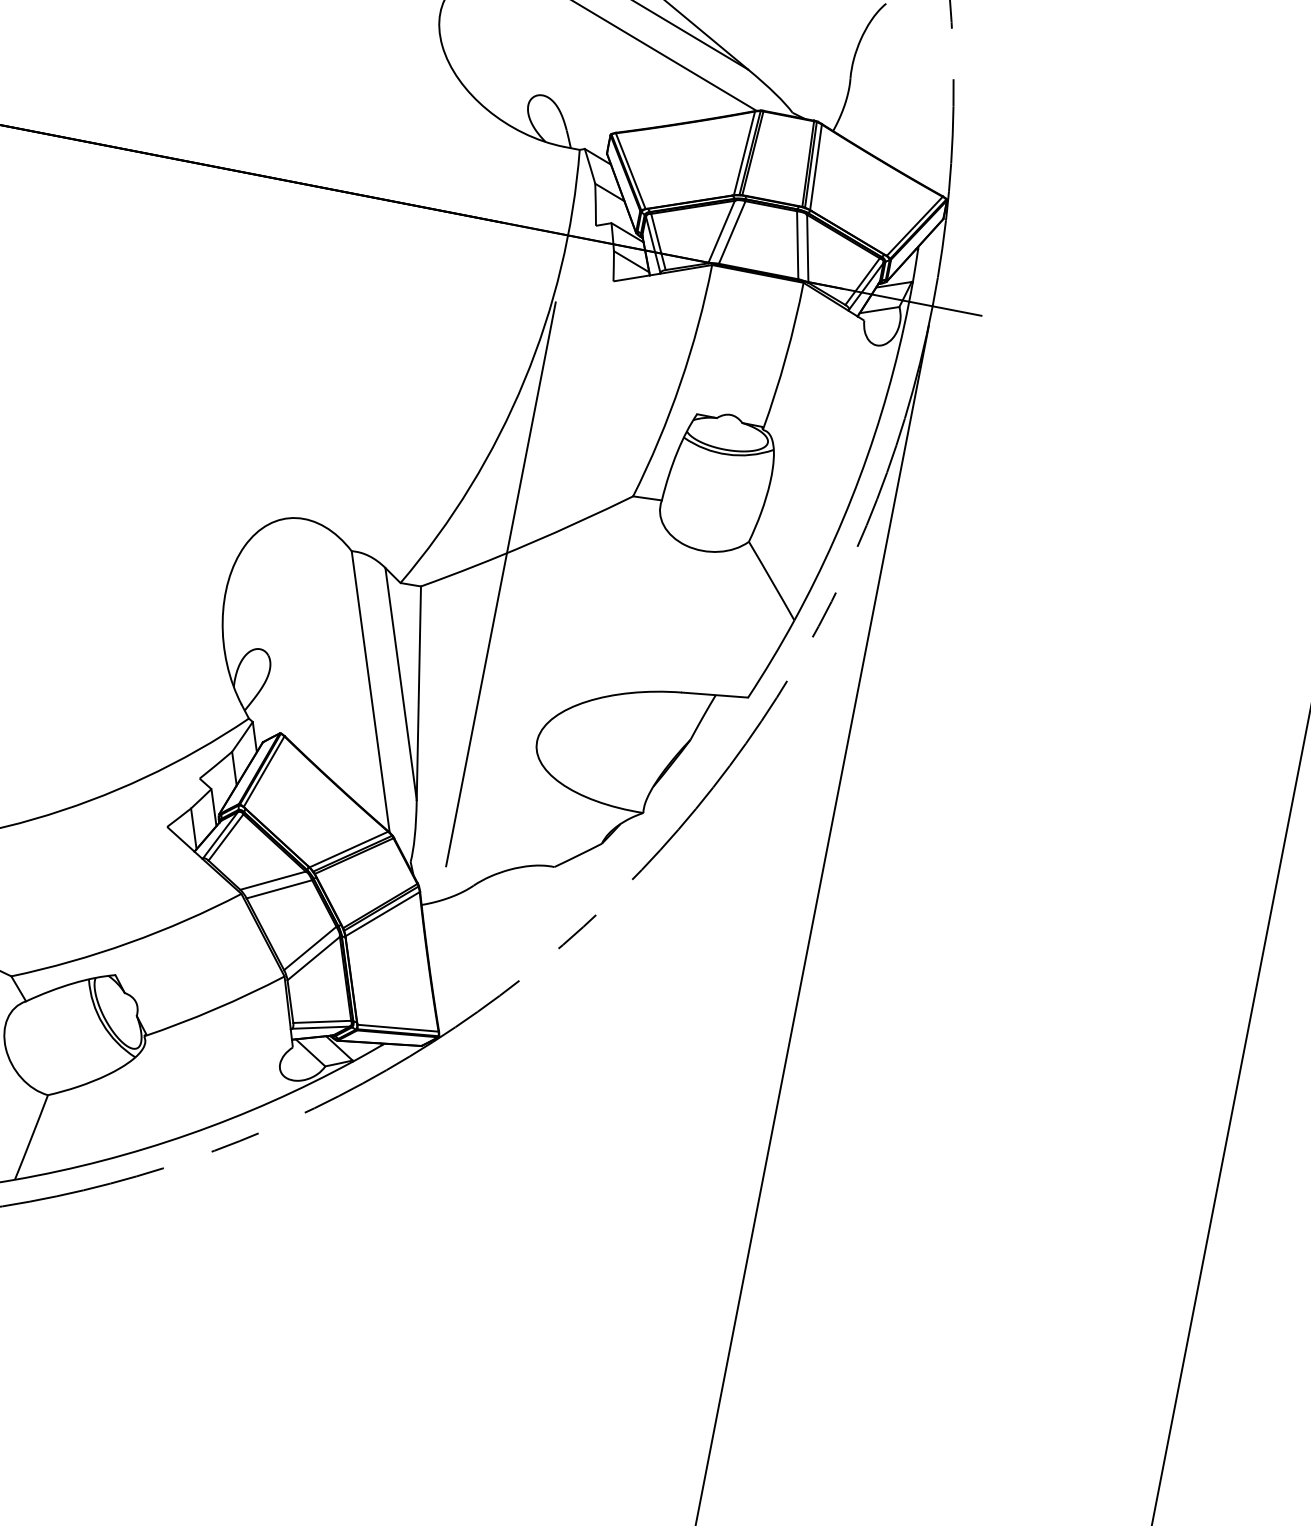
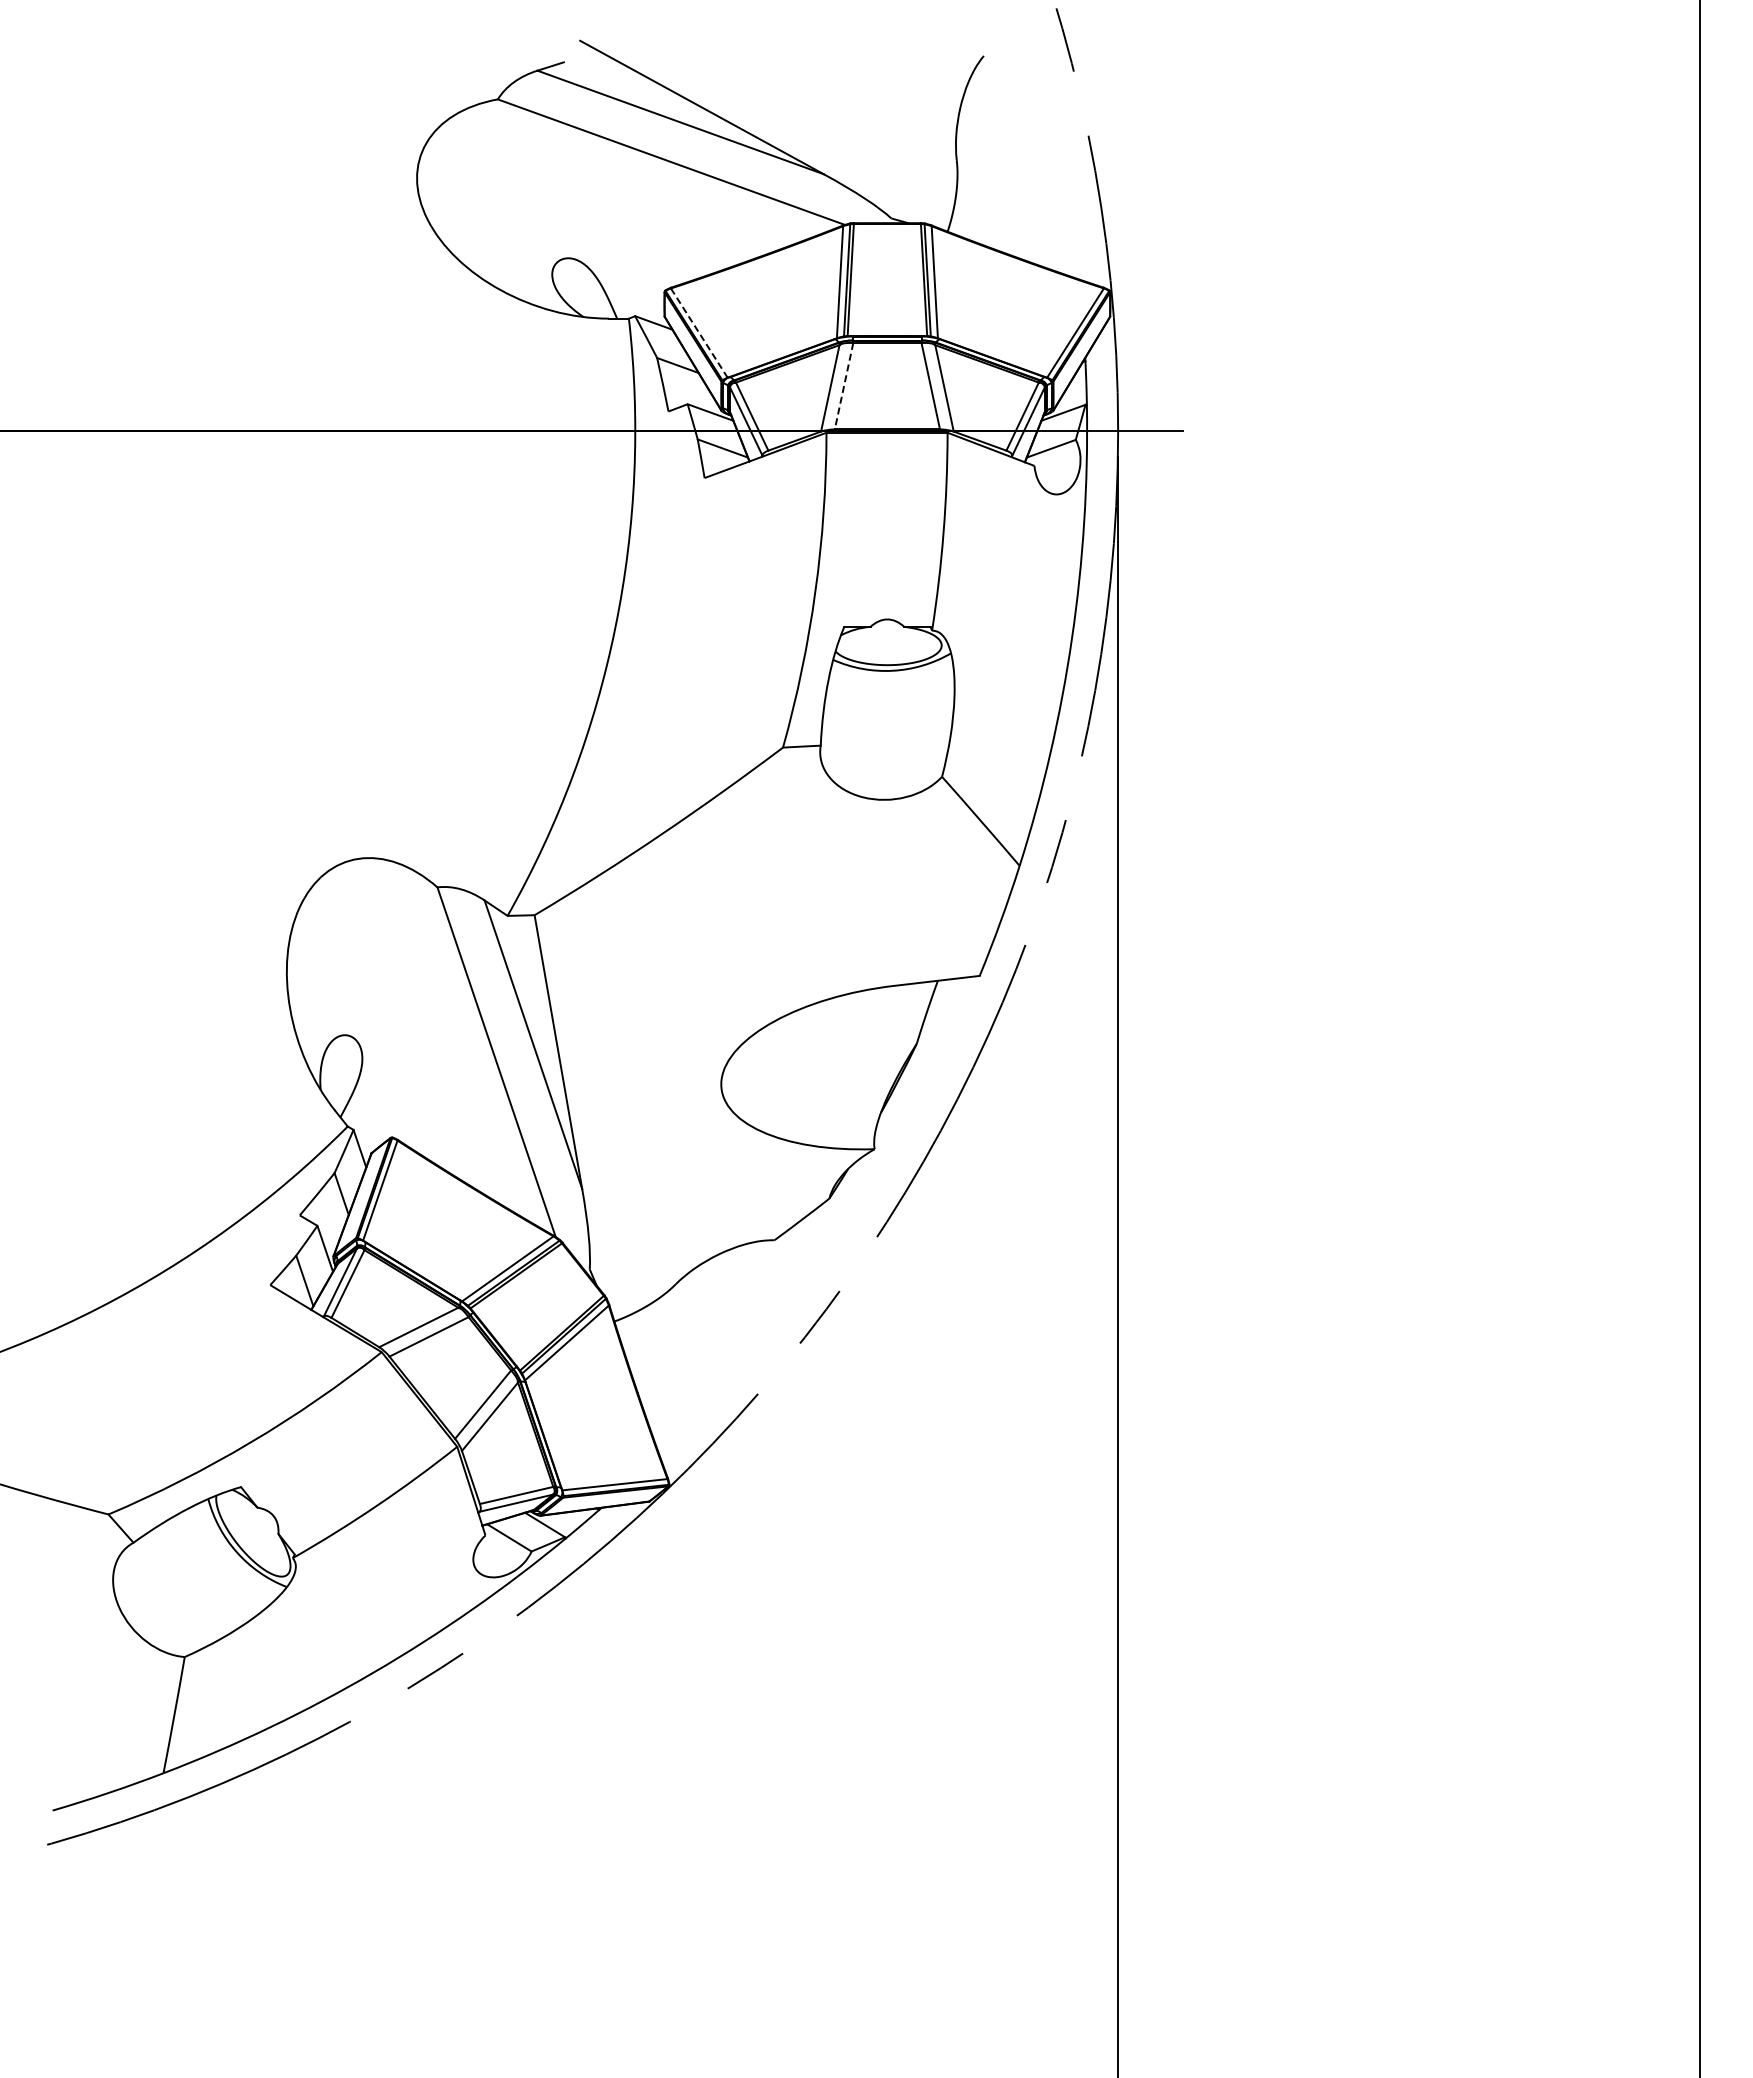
line: (630, 171) -> (699, 333), solid -> dashed
line: (731, 232) -> (843, 386), solid -> dashed
line: (501, 584) -> (636, 892), removed

